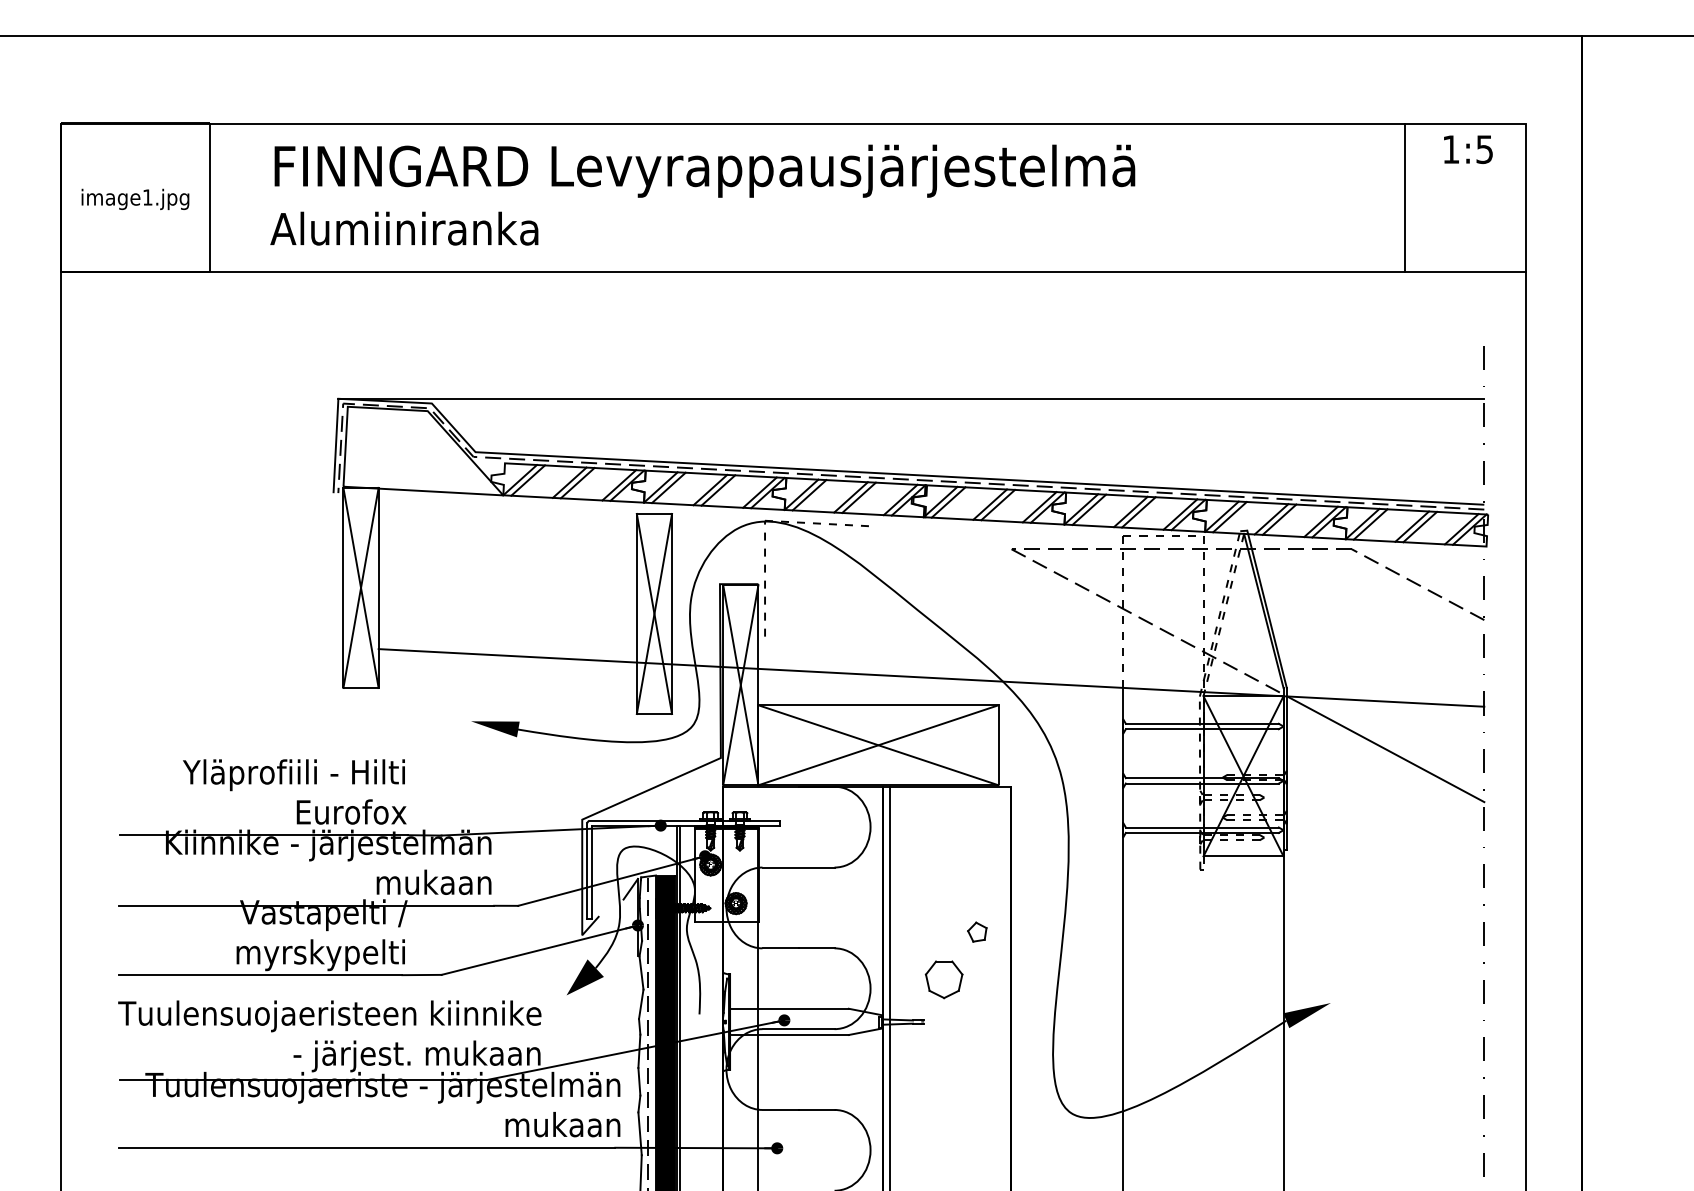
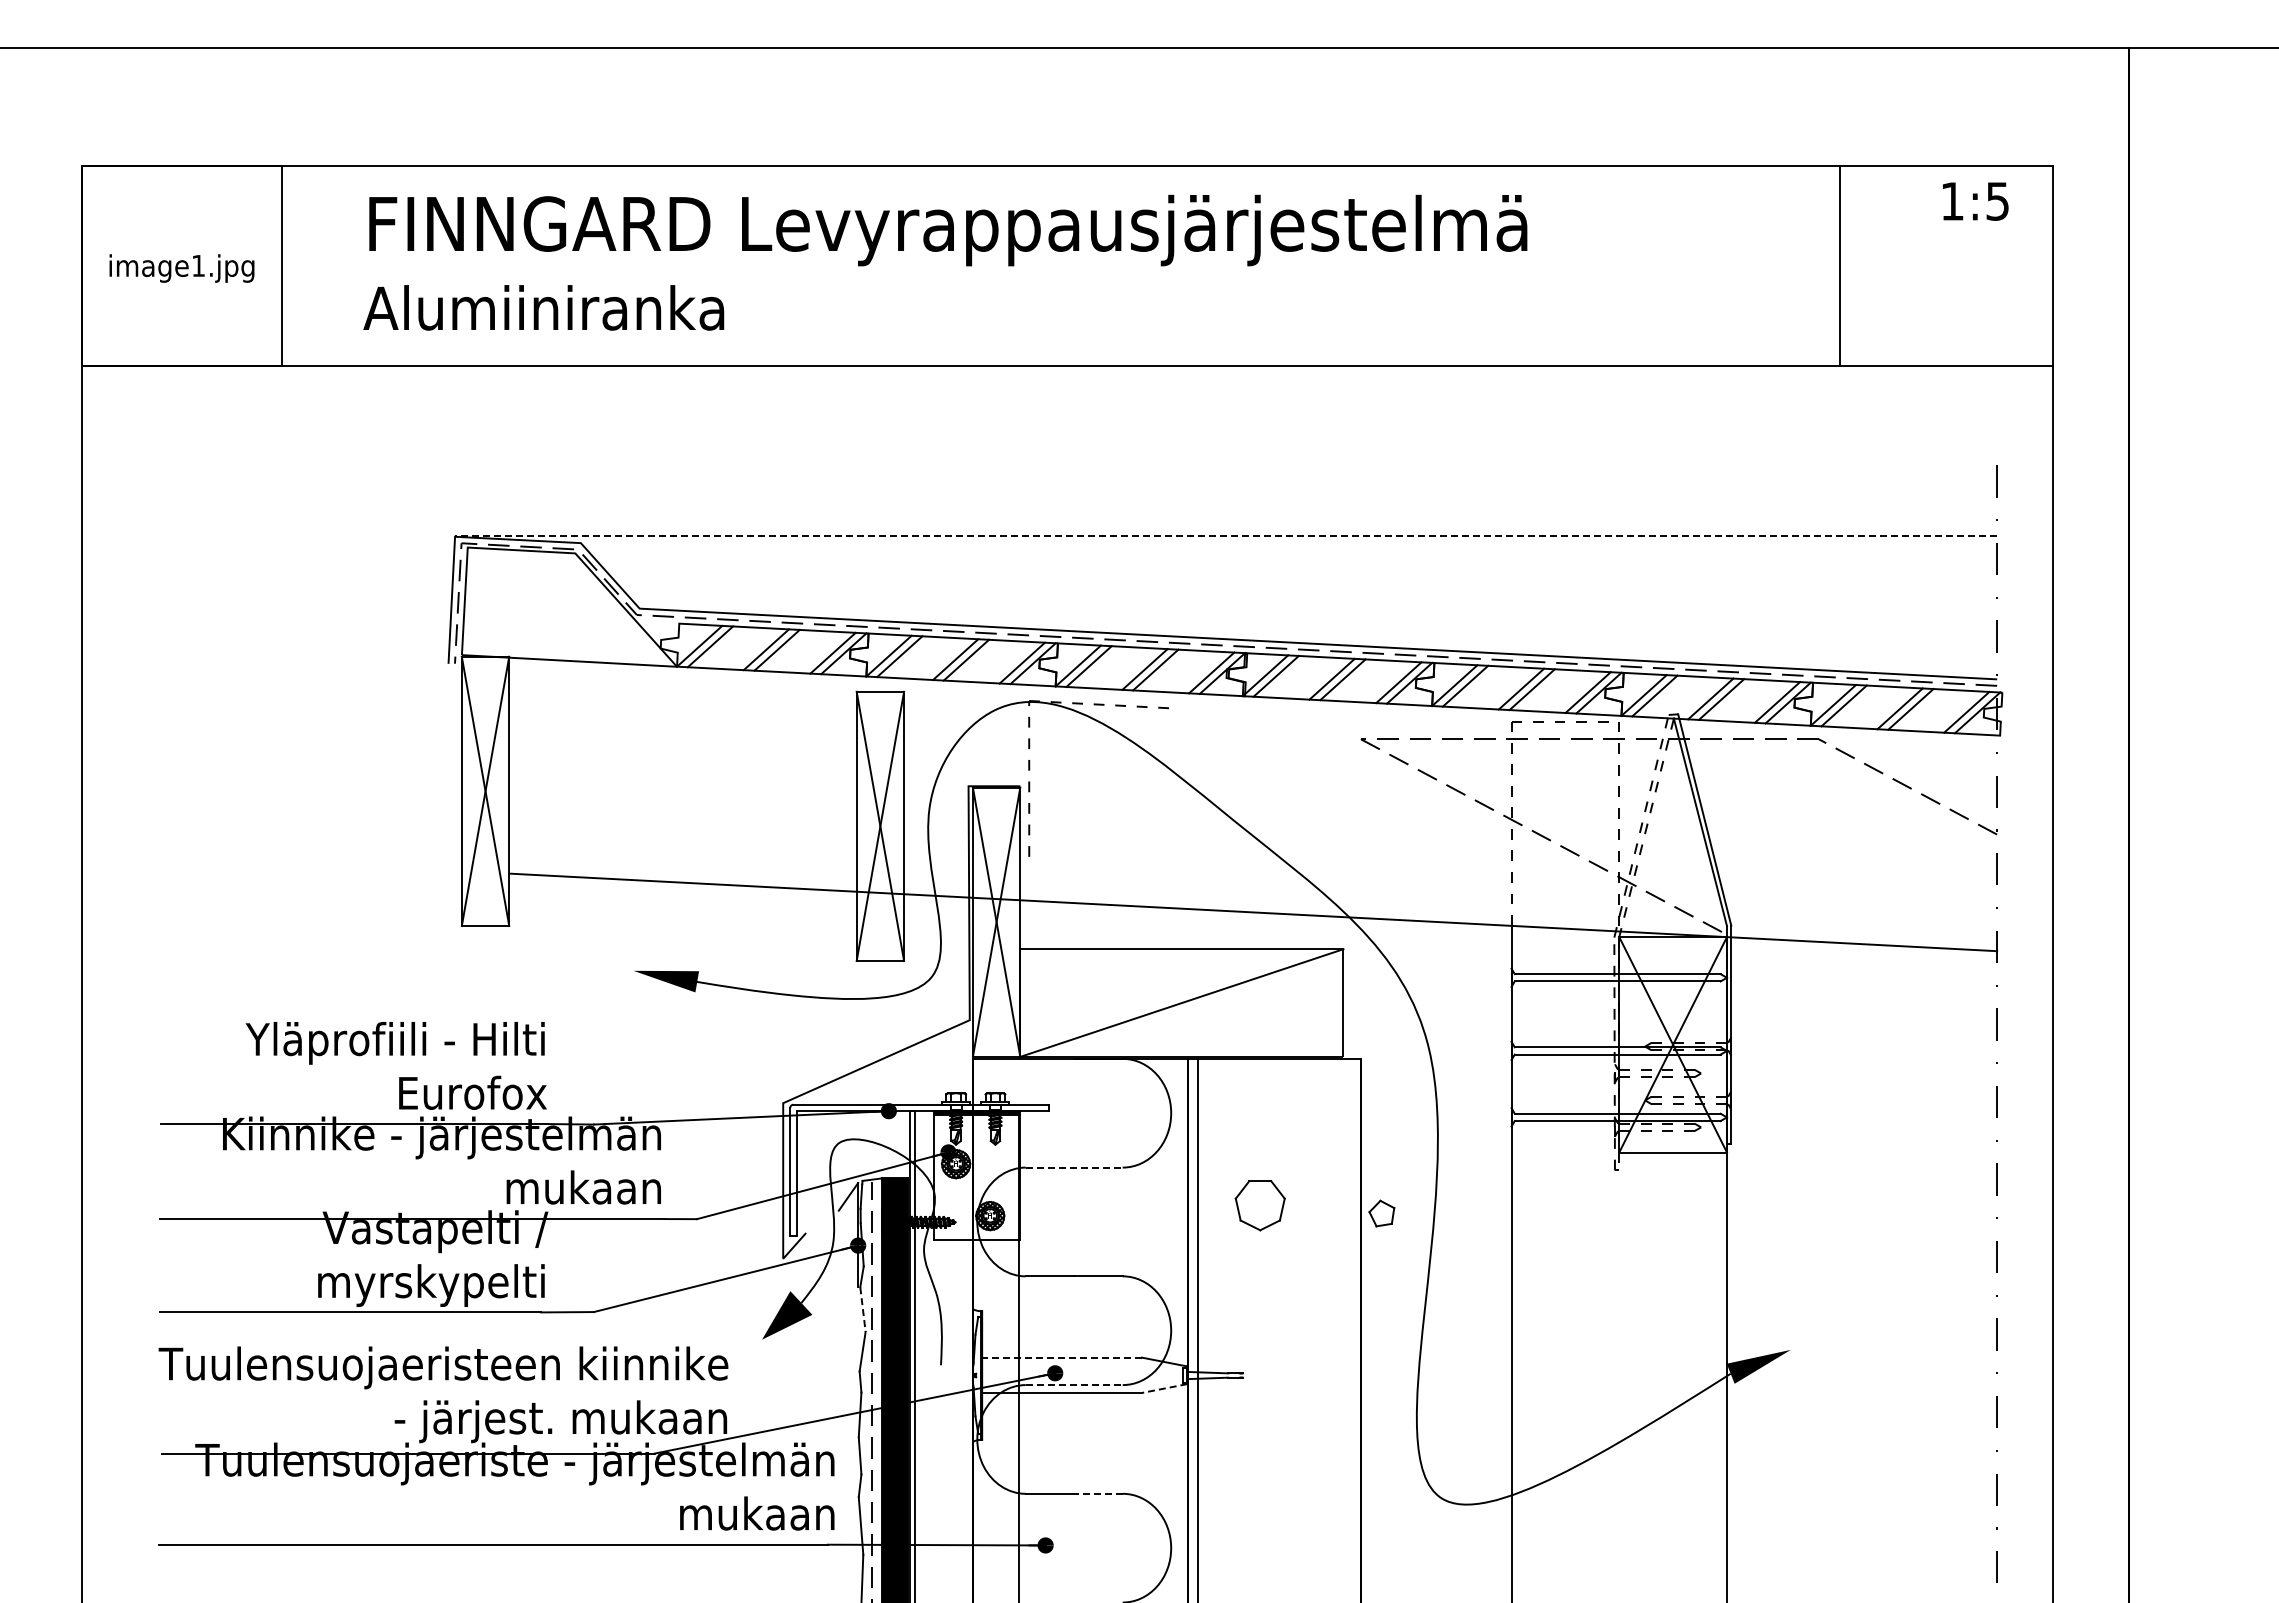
line: (1405, 197) -> (1839, 266), moved
line: (910, 398) -> (1225, 536), solid -> dashed
line: (878, 744) -> (1181, 1002), removed
line: (1385, 749) -> (1864, 1008), removed
line: (798, 867) -> (1074, 1167), solid -> dashed
part: (977, 932) -> (1381, 1213), moved
line: (641, 973) -> (863, 1310), solid -> dashed
part: (943, 979) -> (1259, 1205), moved
line: (789, 1008) -> (1062, 1357), solid -> dashed
line: (798, 1029) -> (1074, 1385), solid -> dashed
line: (865, 1031) -> (1164, 1388), solid -> dashed
line: (815, 1109) -> (1097, 1493), solid -> dashed

